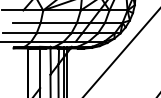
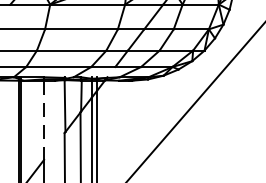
line: (40, 68) -> (44, 120), solid -> dashed

